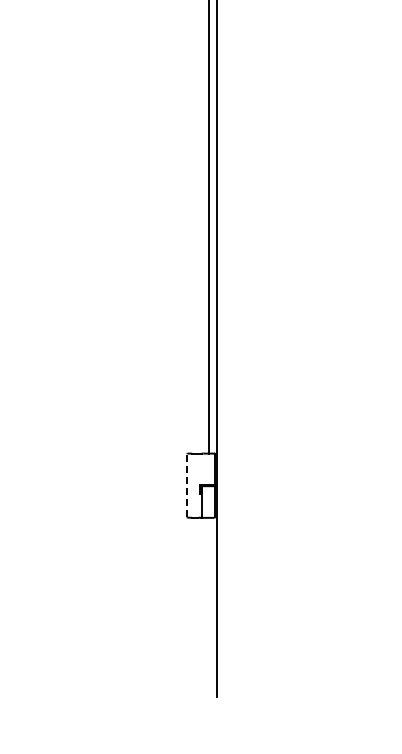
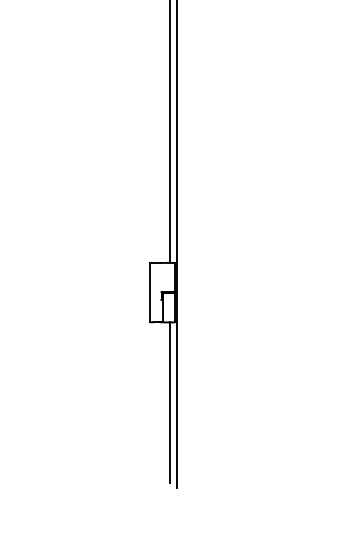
line: (187, 485) -> (149, 292), dashed -> solid
line: (208, 604) -> (169, 402), added

